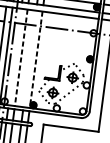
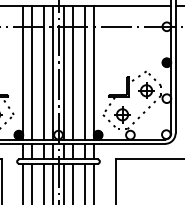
line: (14, 56) -> (64, 72), added
line: (21, 58) -> (73, 73), dashed -> solid
line: (30, 58) -> (85, 72), added
line: (35, 60) -> (93, 73), dashed -> solid

